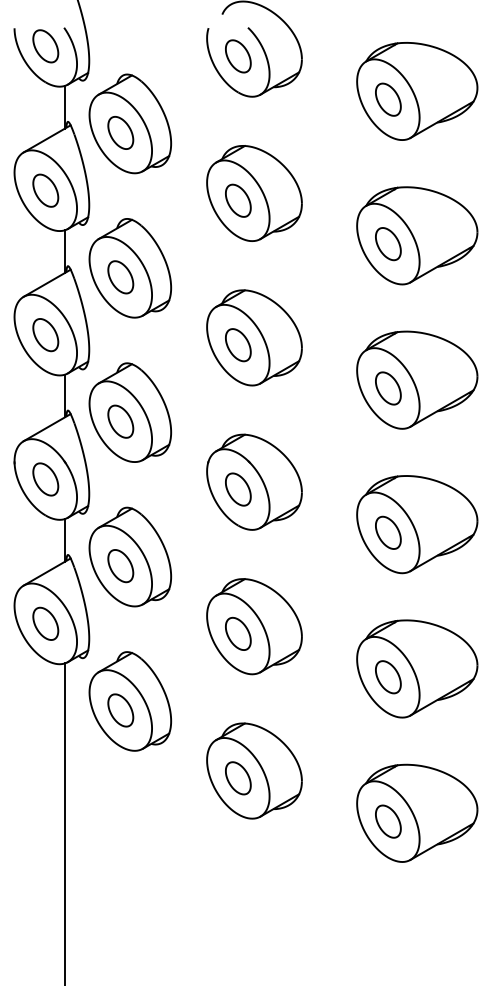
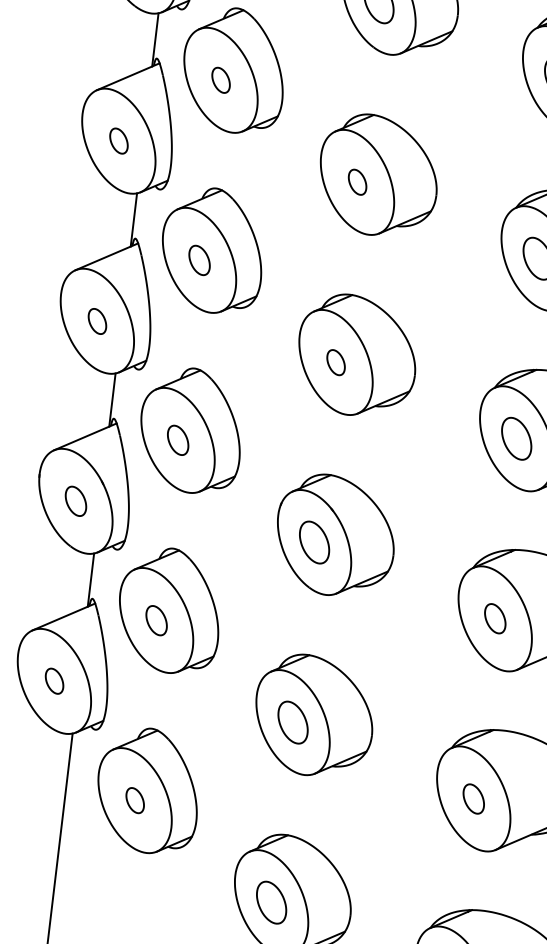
part: (120, 132) -> (220, 79), size x0.6
part: (45, 190) -> (118, 140), size x0.6
part: (238, 200) -> (357, 182), size x0.6
part: (120, 277) -> (199, 260), size x0.7
part: (45, 335) -> (96, 321), size x0.6
part: (238, 345) -> (336, 362), size x0.6
part: (120, 421) -> (177, 440), size x0.7
part: (45, 479) -> (75, 501), size x0.7
part: (388, 532) -> (495, 618), size x0.7
part: (120, 566) -> (156, 620), size x0.7
part: (45, 623) -> (54, 680), size x0.6
part: (388, 677) -> (473, 799), size x0.7
part: (120, 710) -> (134, 800), size x0.6

